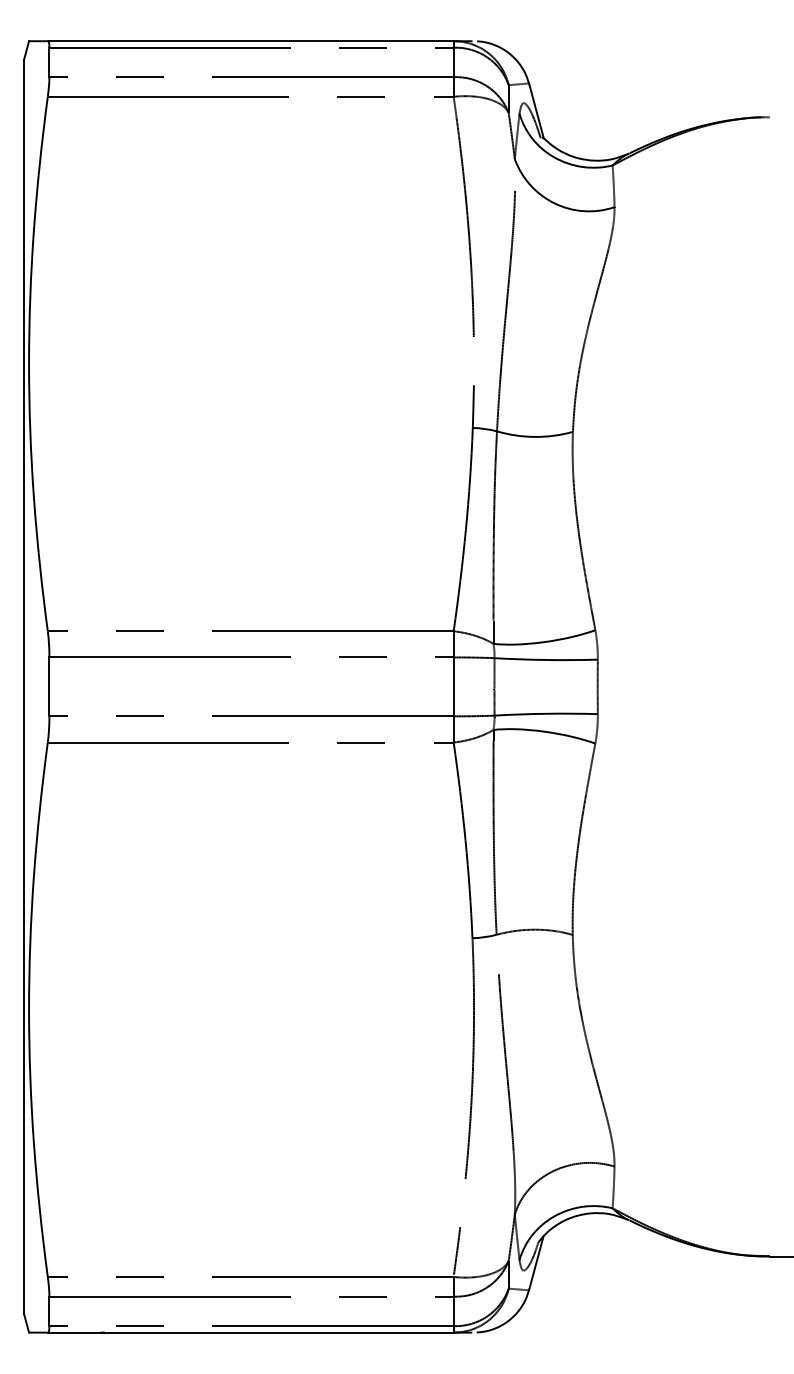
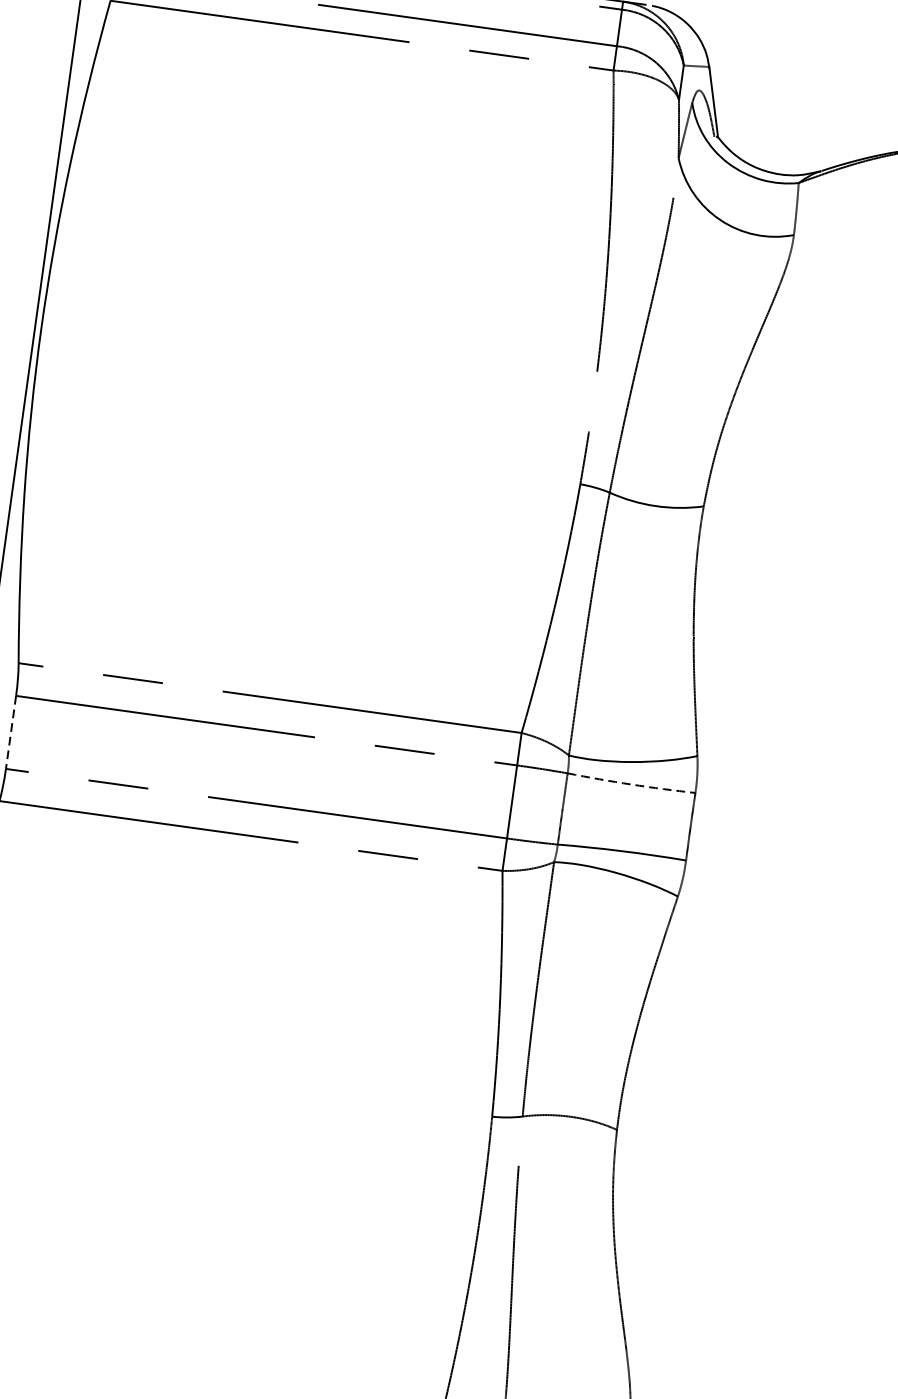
arc: (546, 660) -> (631, 785), solid -> dashed
line: (49, 687) -> (11, 733), solid -> dashed

